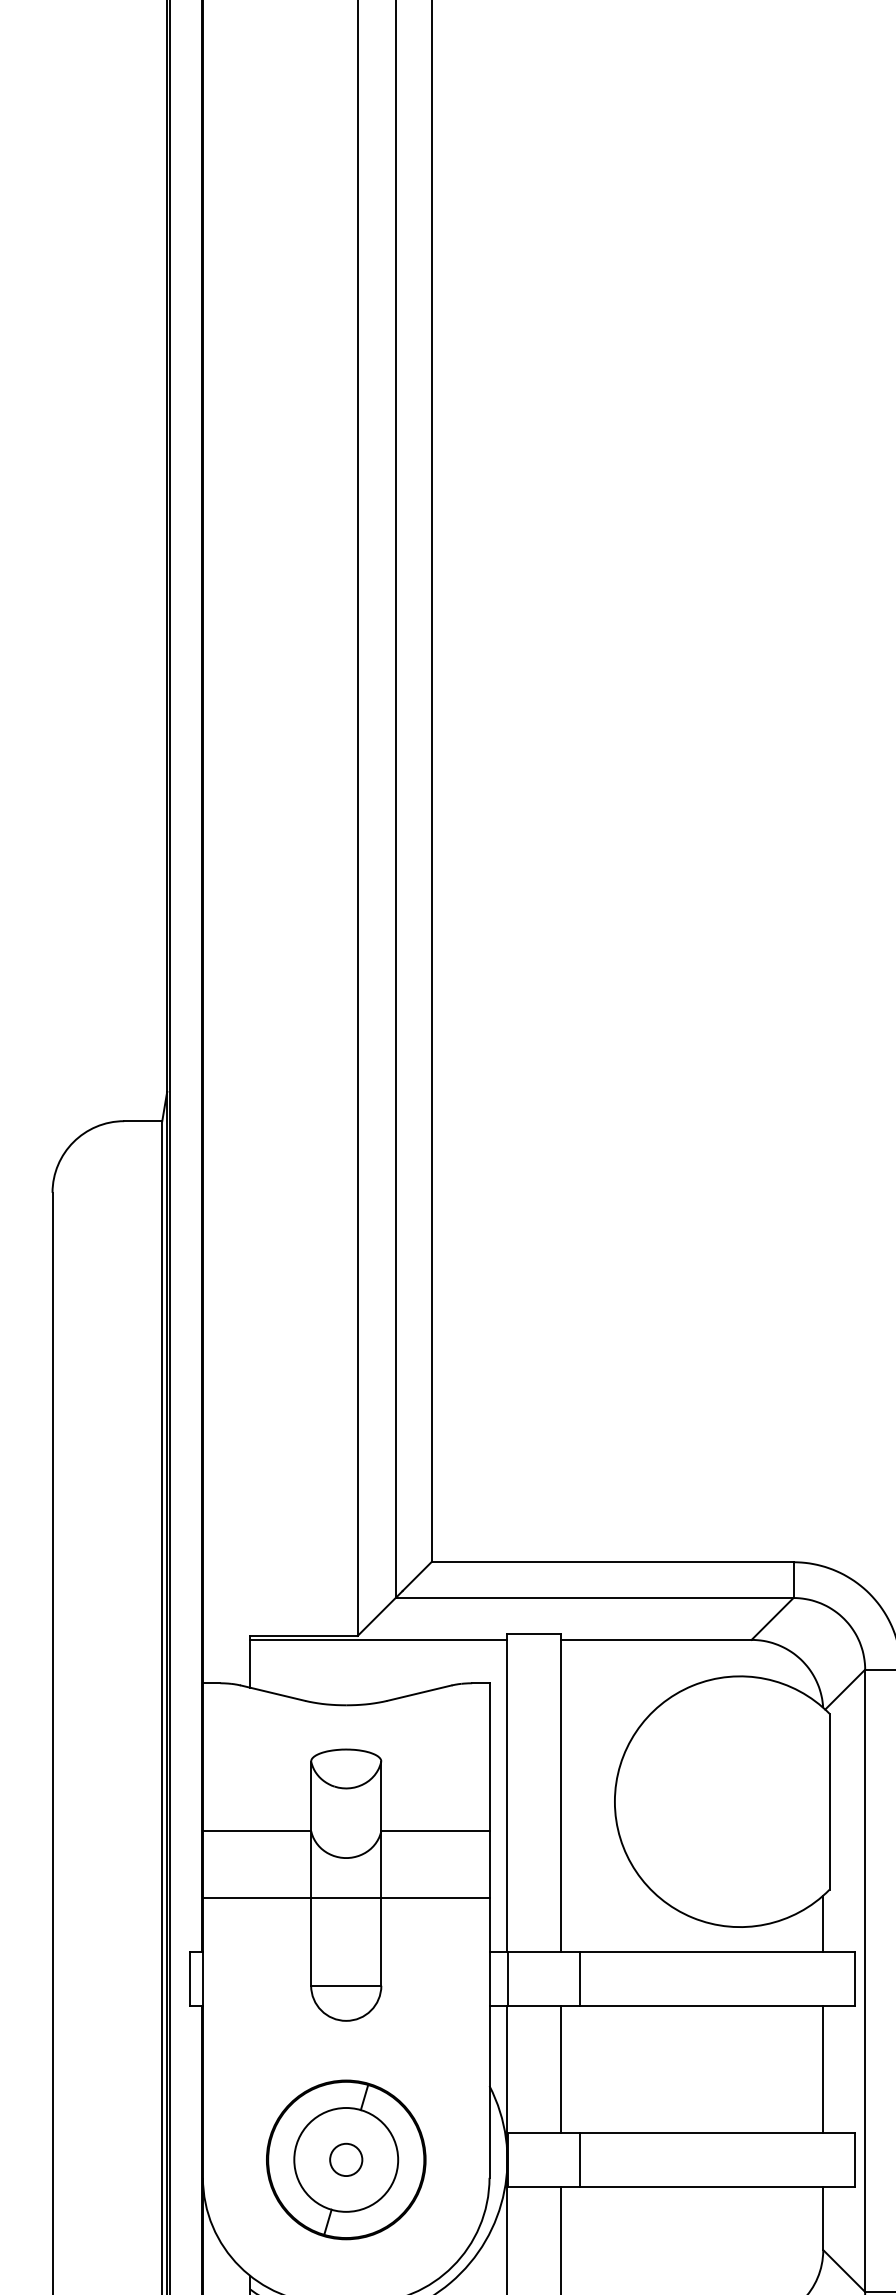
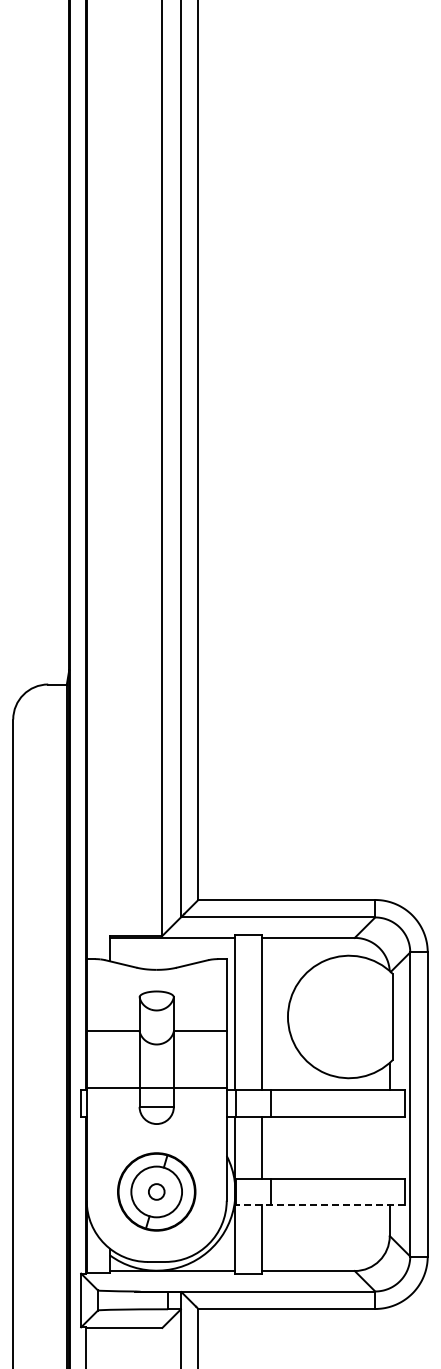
line: (345, 1898) -> (156, 1088), moved
line: (822, 2068) -> (389, 1147), removed
line: (681, 2187) -> (320, 1205), solid -> dashed

